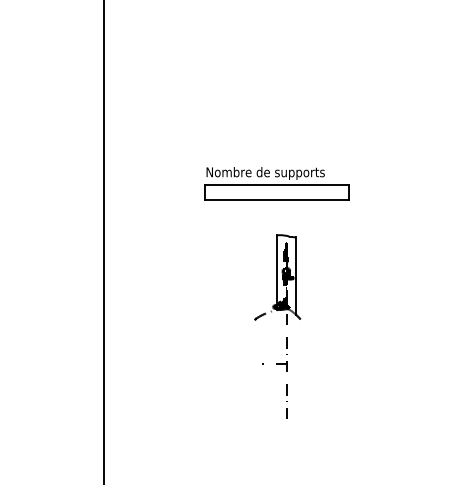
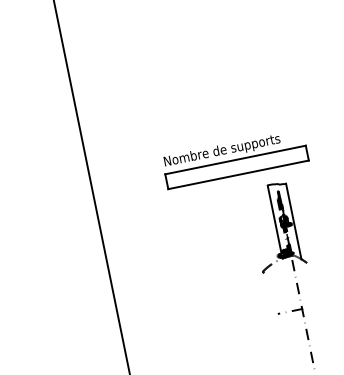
part: (276, 183) -> (234, 158), moved

